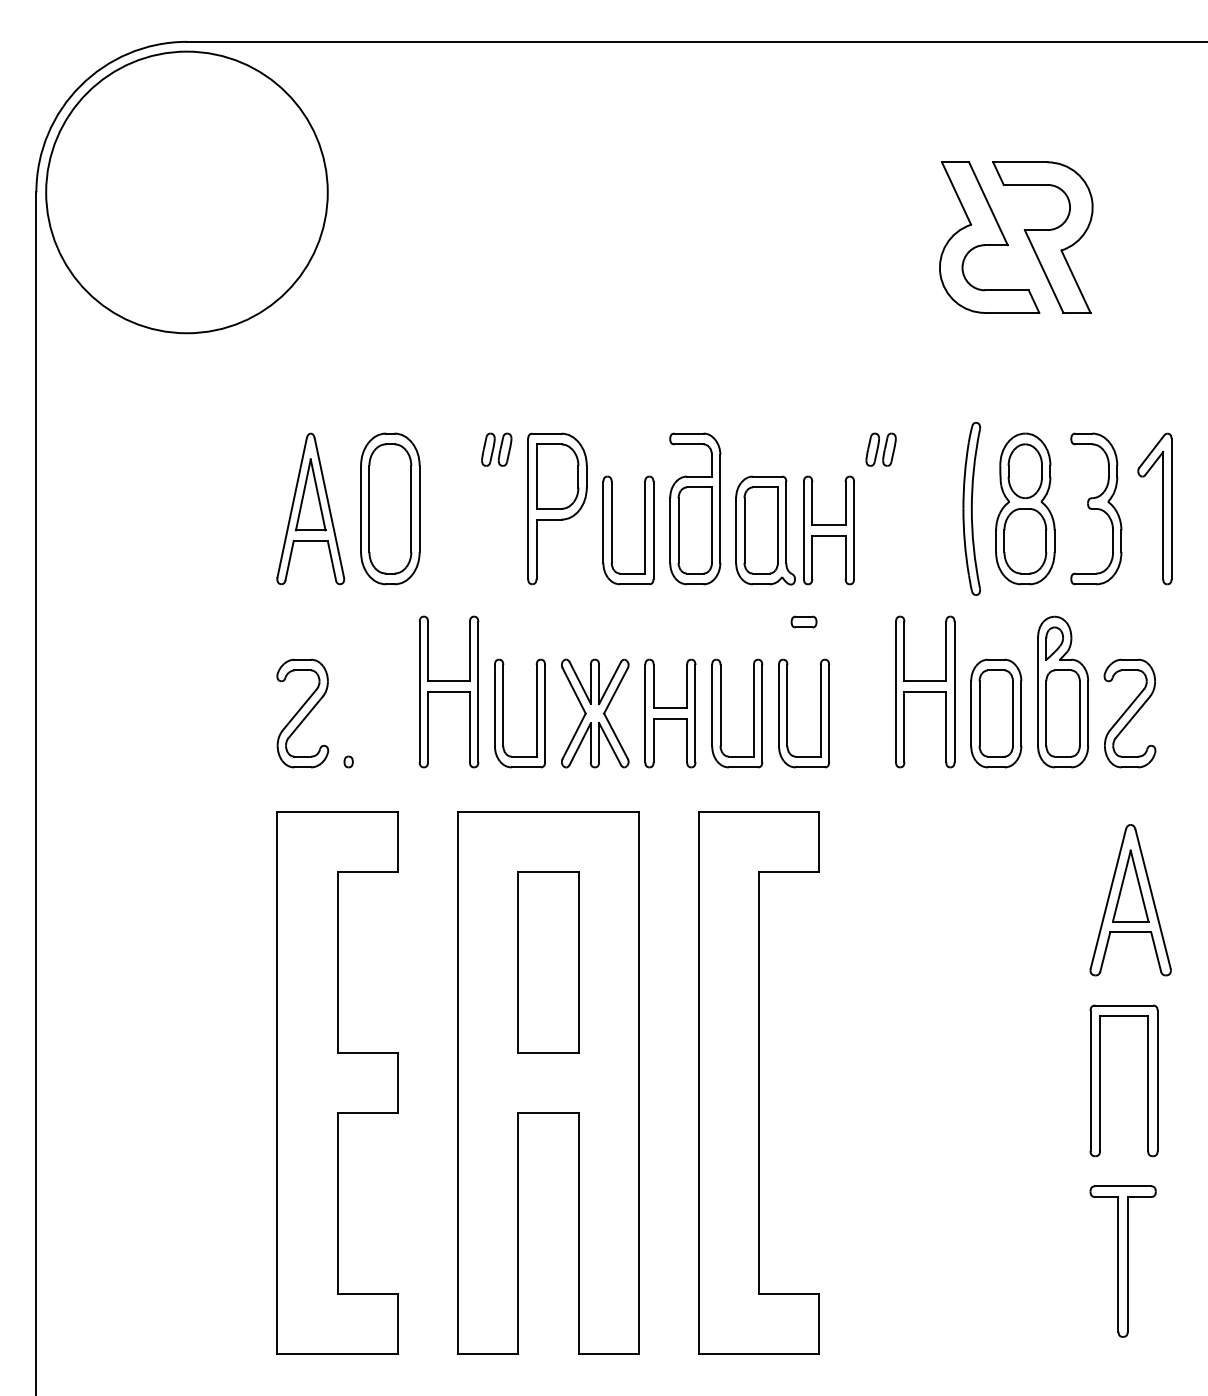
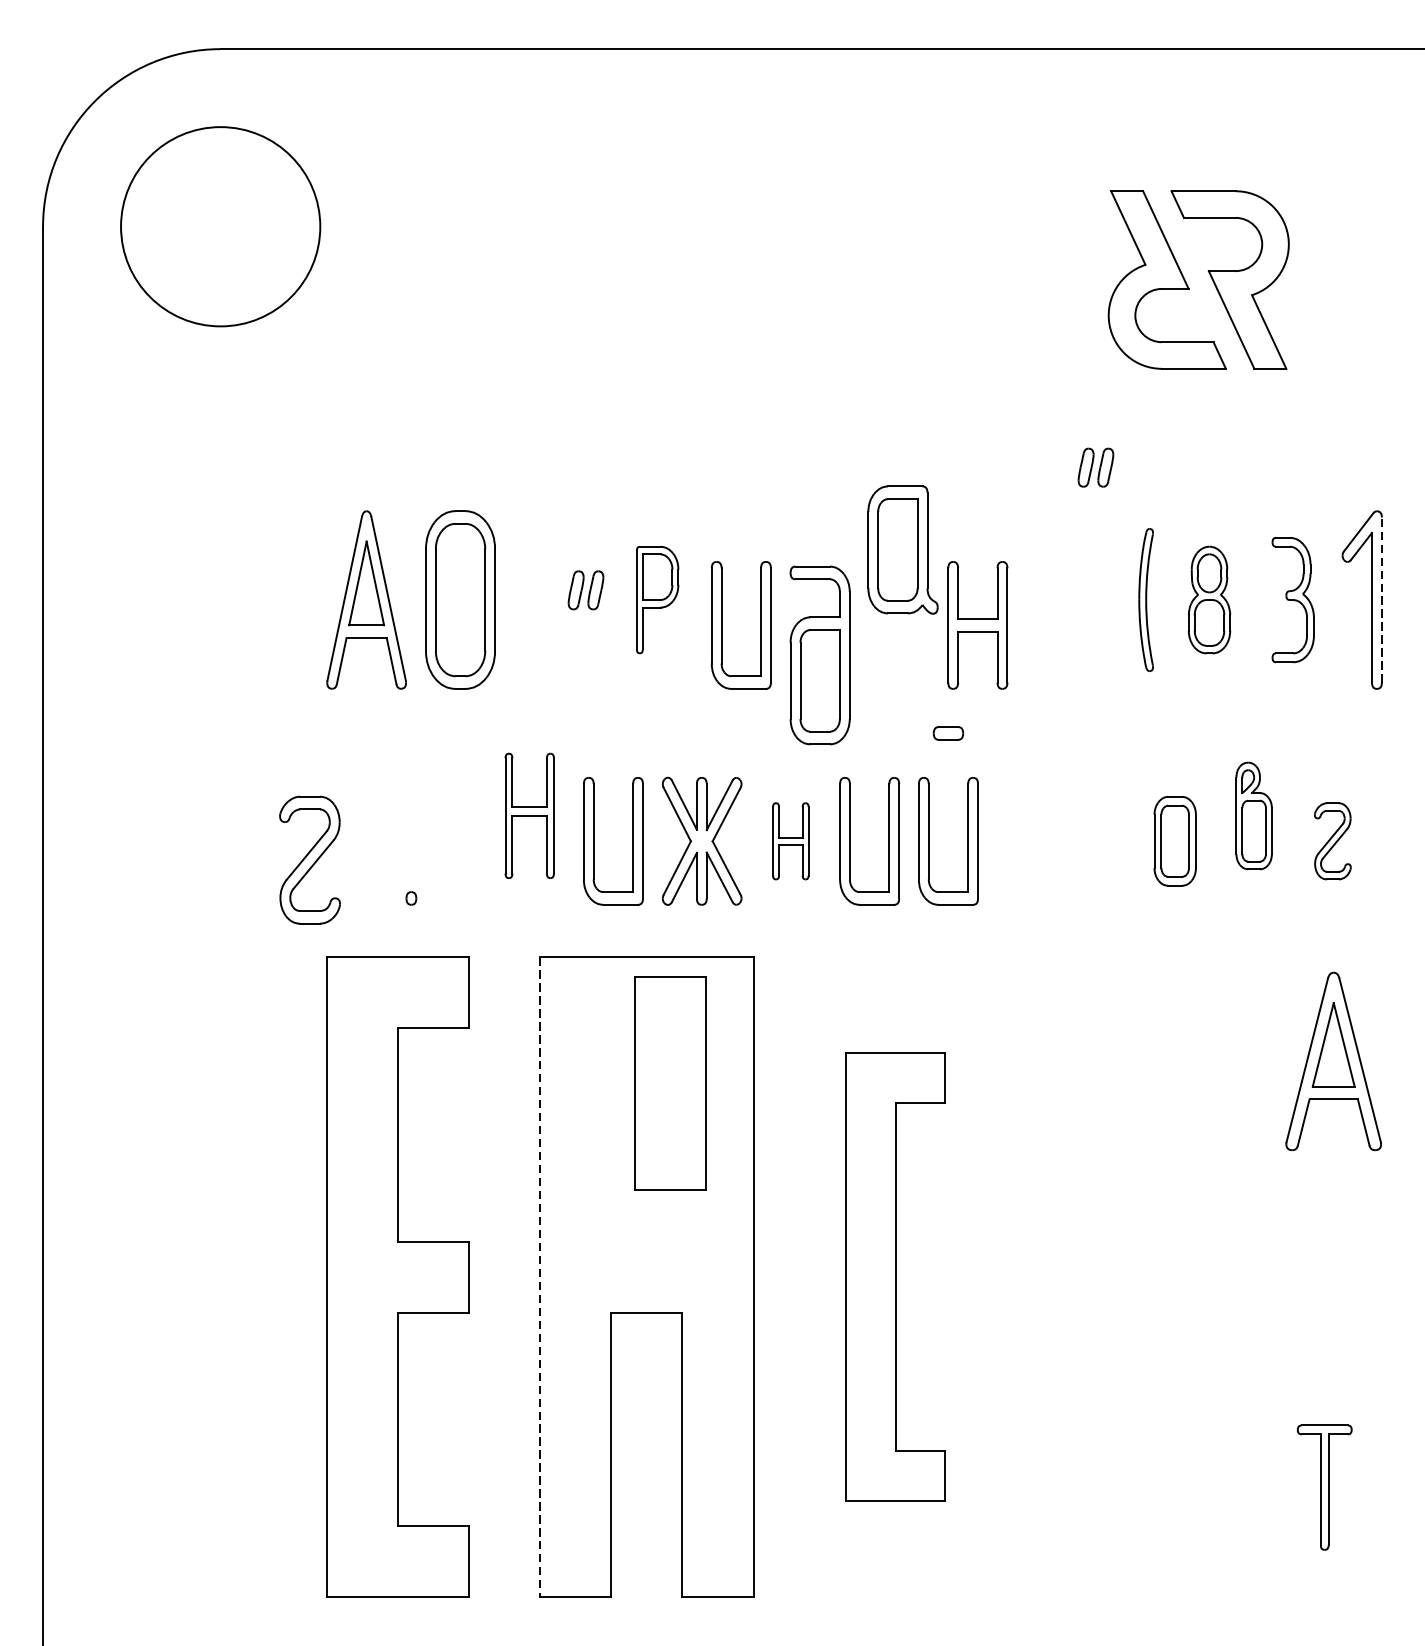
circle: (186, 192) -> (220, 226), size x0.6
part: (496, 449) -> (585, 590), moved
part: (880, 449) -> (1095, 467), moved
part: (557, 508) -> (657, 599), size x0.6
part: (695, 508) -> (820, 654), moved
part: (971, 508) -> (1145, 599), size x0.7
part: (1025, 508) -> (1209, 599), size x0.6
part: (1096, 508) -> (1293, 599), size x0.7
line: (1171, 508) -> (1381, 599), solid -> dashed
part: (765, 530) -> (902, 549), moved
part: (448, 691) -> (529, 815), size x0.7
part: (925, 691) -> (1091, 815), removed
part: (1063, 691) -> (1254, 815), size x0.6
part: (302, 713) -> (309, 860), moved
part: (670, 713) -> (790, 841), size x0.6
part: (996, 713) -> (1175, 841), size x0.7
part: (1129, 713) -> (1332, 841), size x0.6
part: (548, 962) -> (670, 1083), moved
part: (1100, 1080) -> (1298, 1274), removed
part: (758, 1082) -> (894, 1276), size x0.7
line: (458, 1083) -> (540, 1277), solid -> dashed
part: (1122, 1261) -> (1324, 1487), size x0.7

